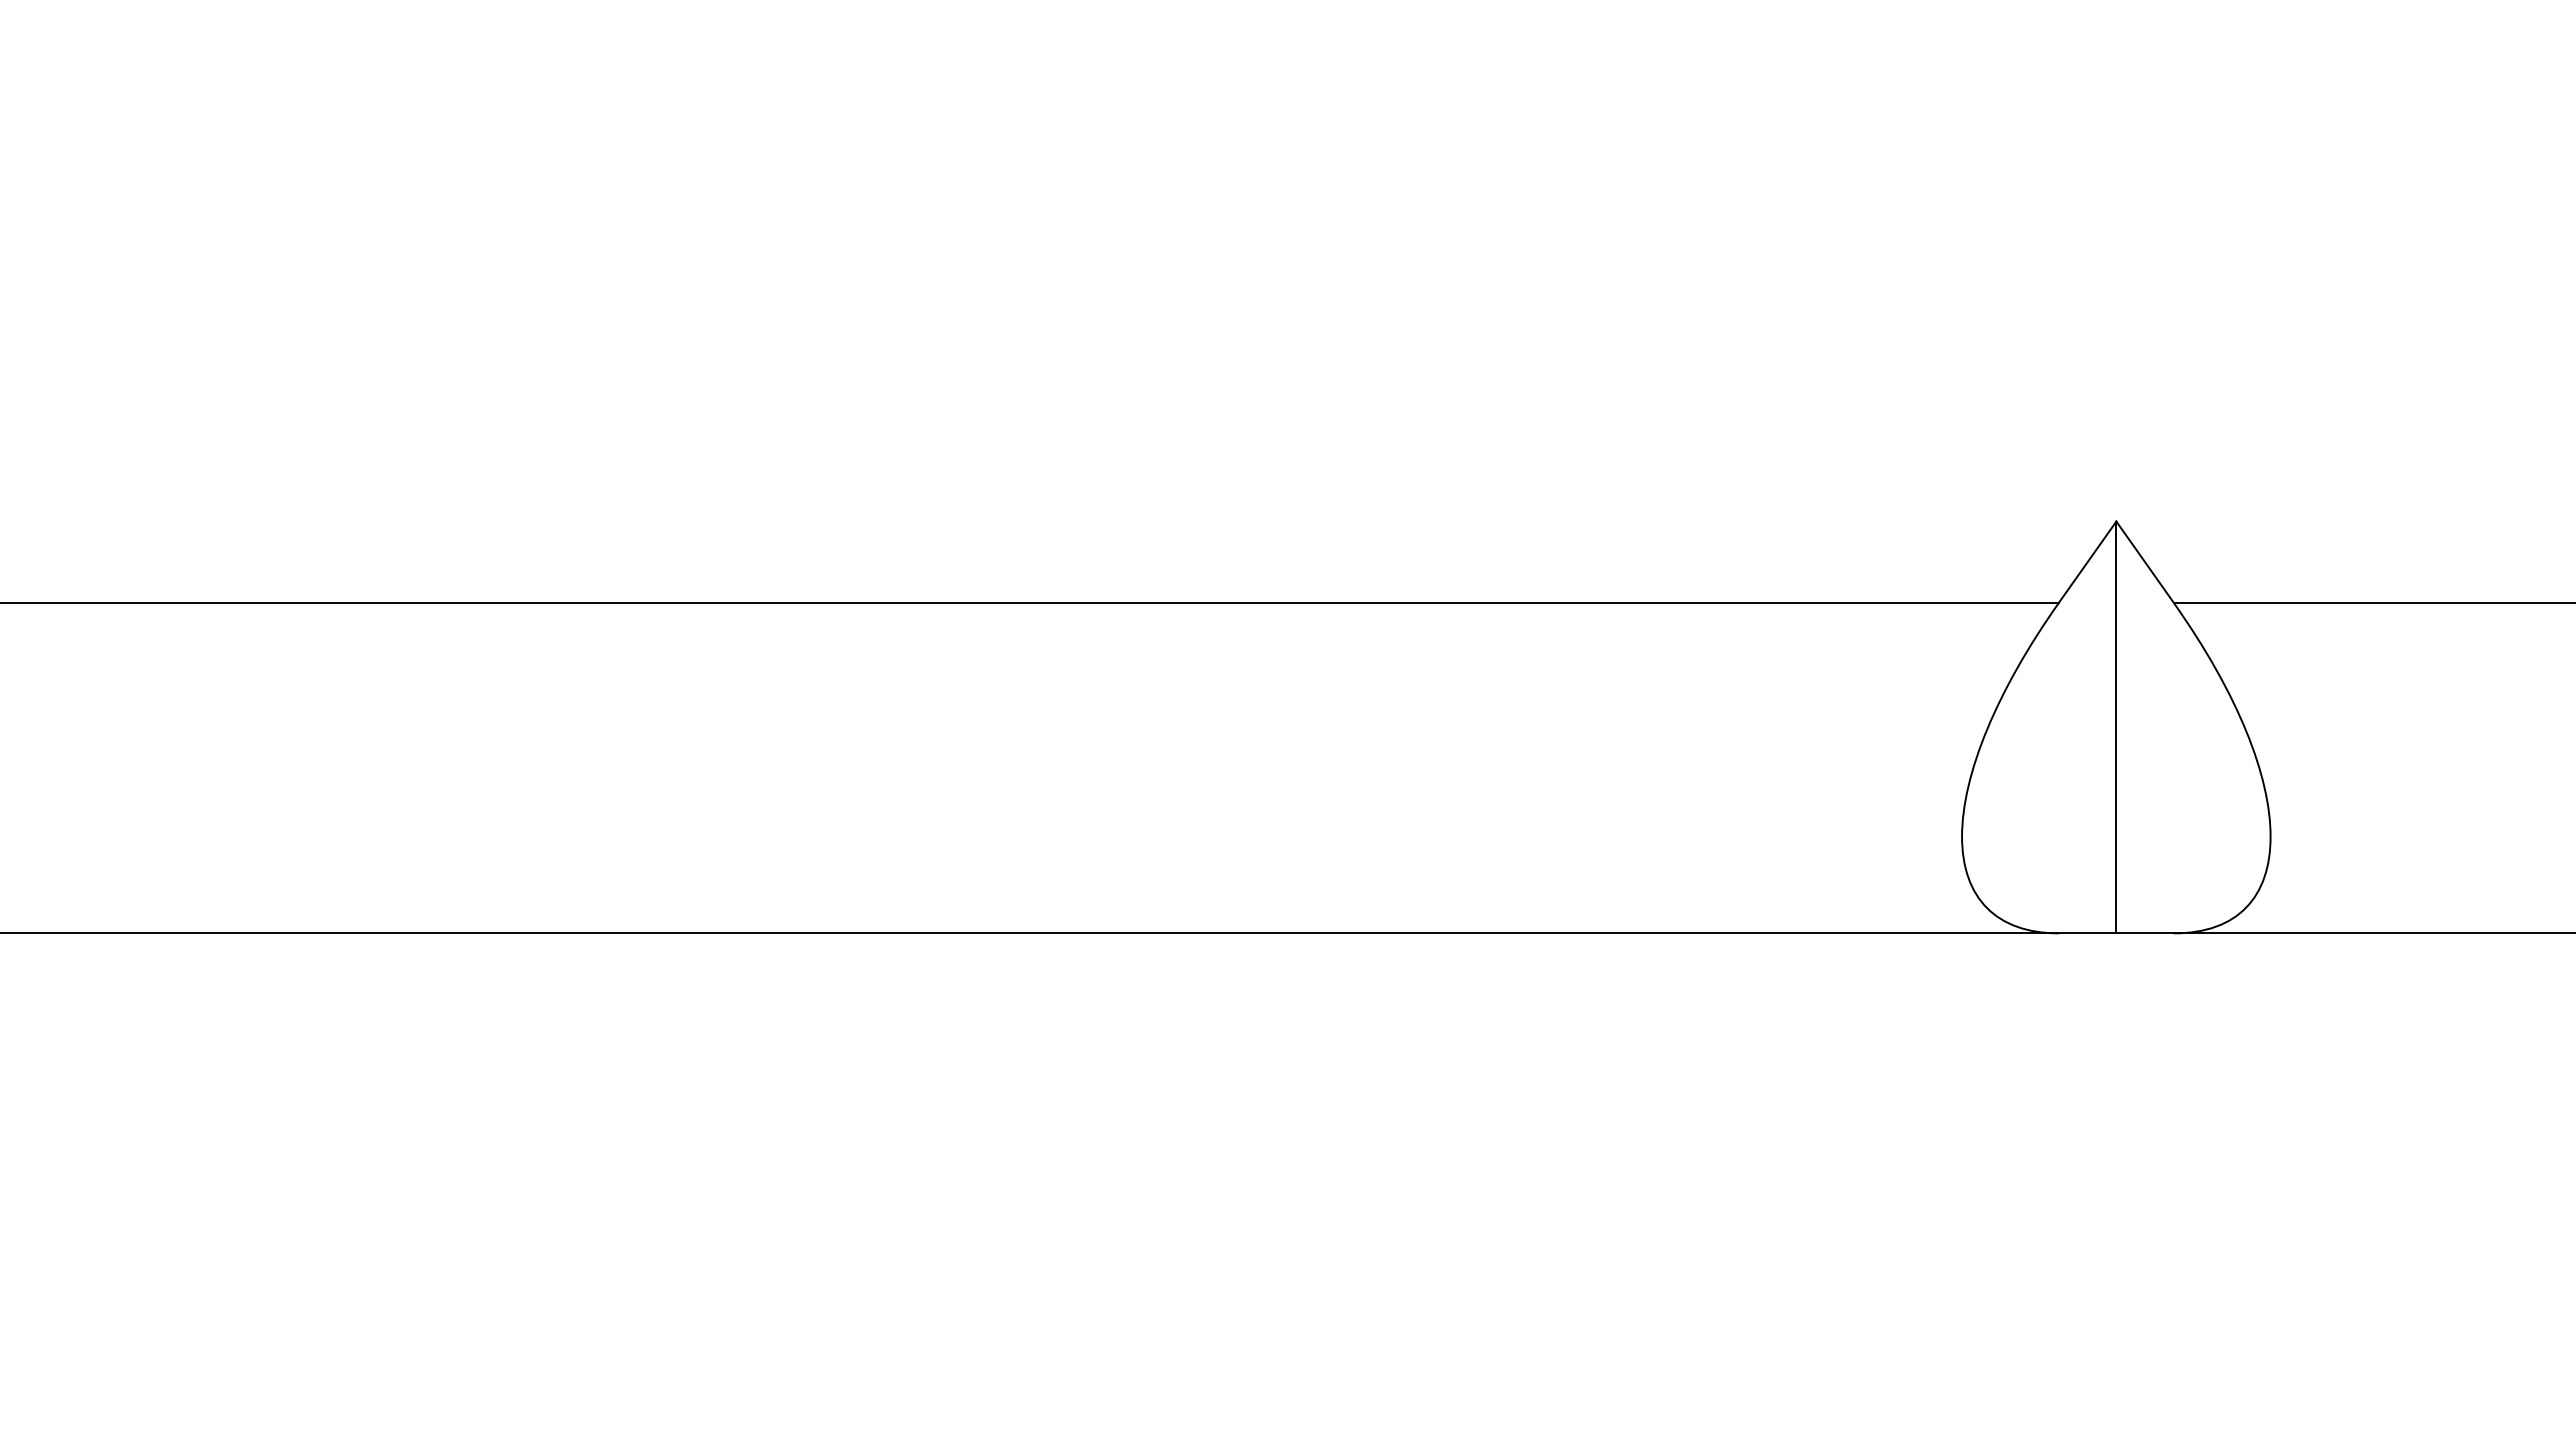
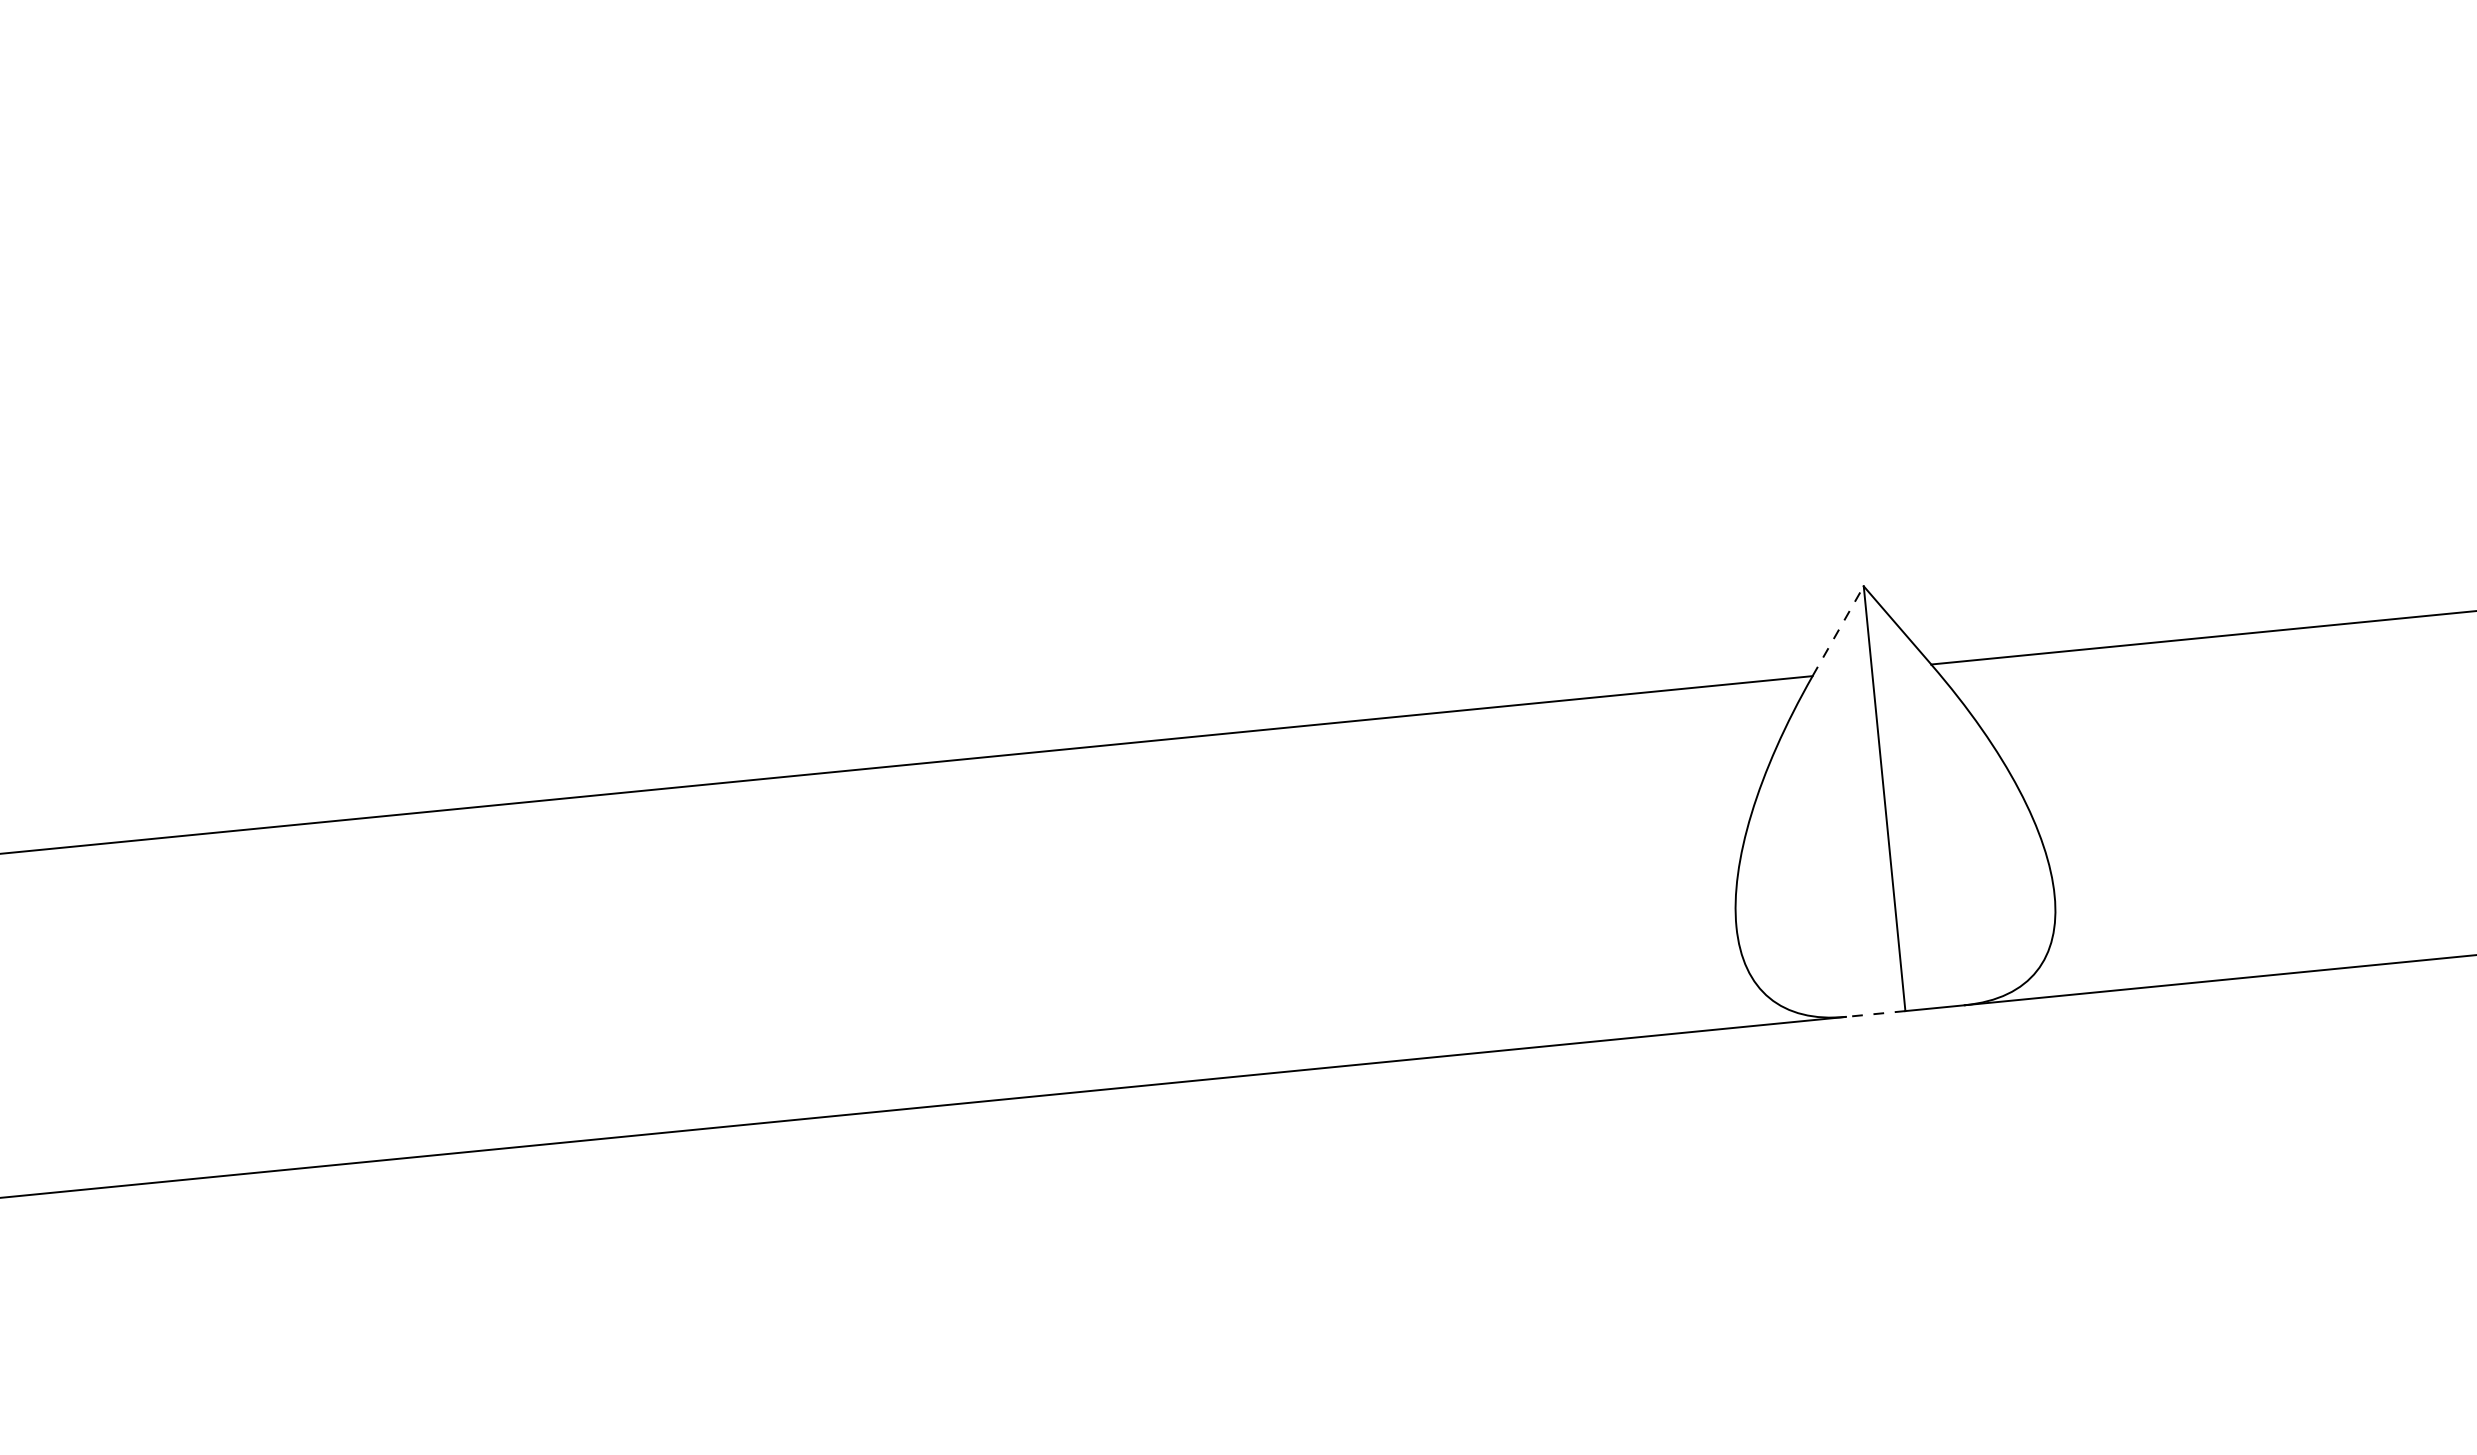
line: (2087, 562) -> (1838, 631), solid -> dashed
line: (2087, 933) -> (1875, 1014), solid -> dashed

